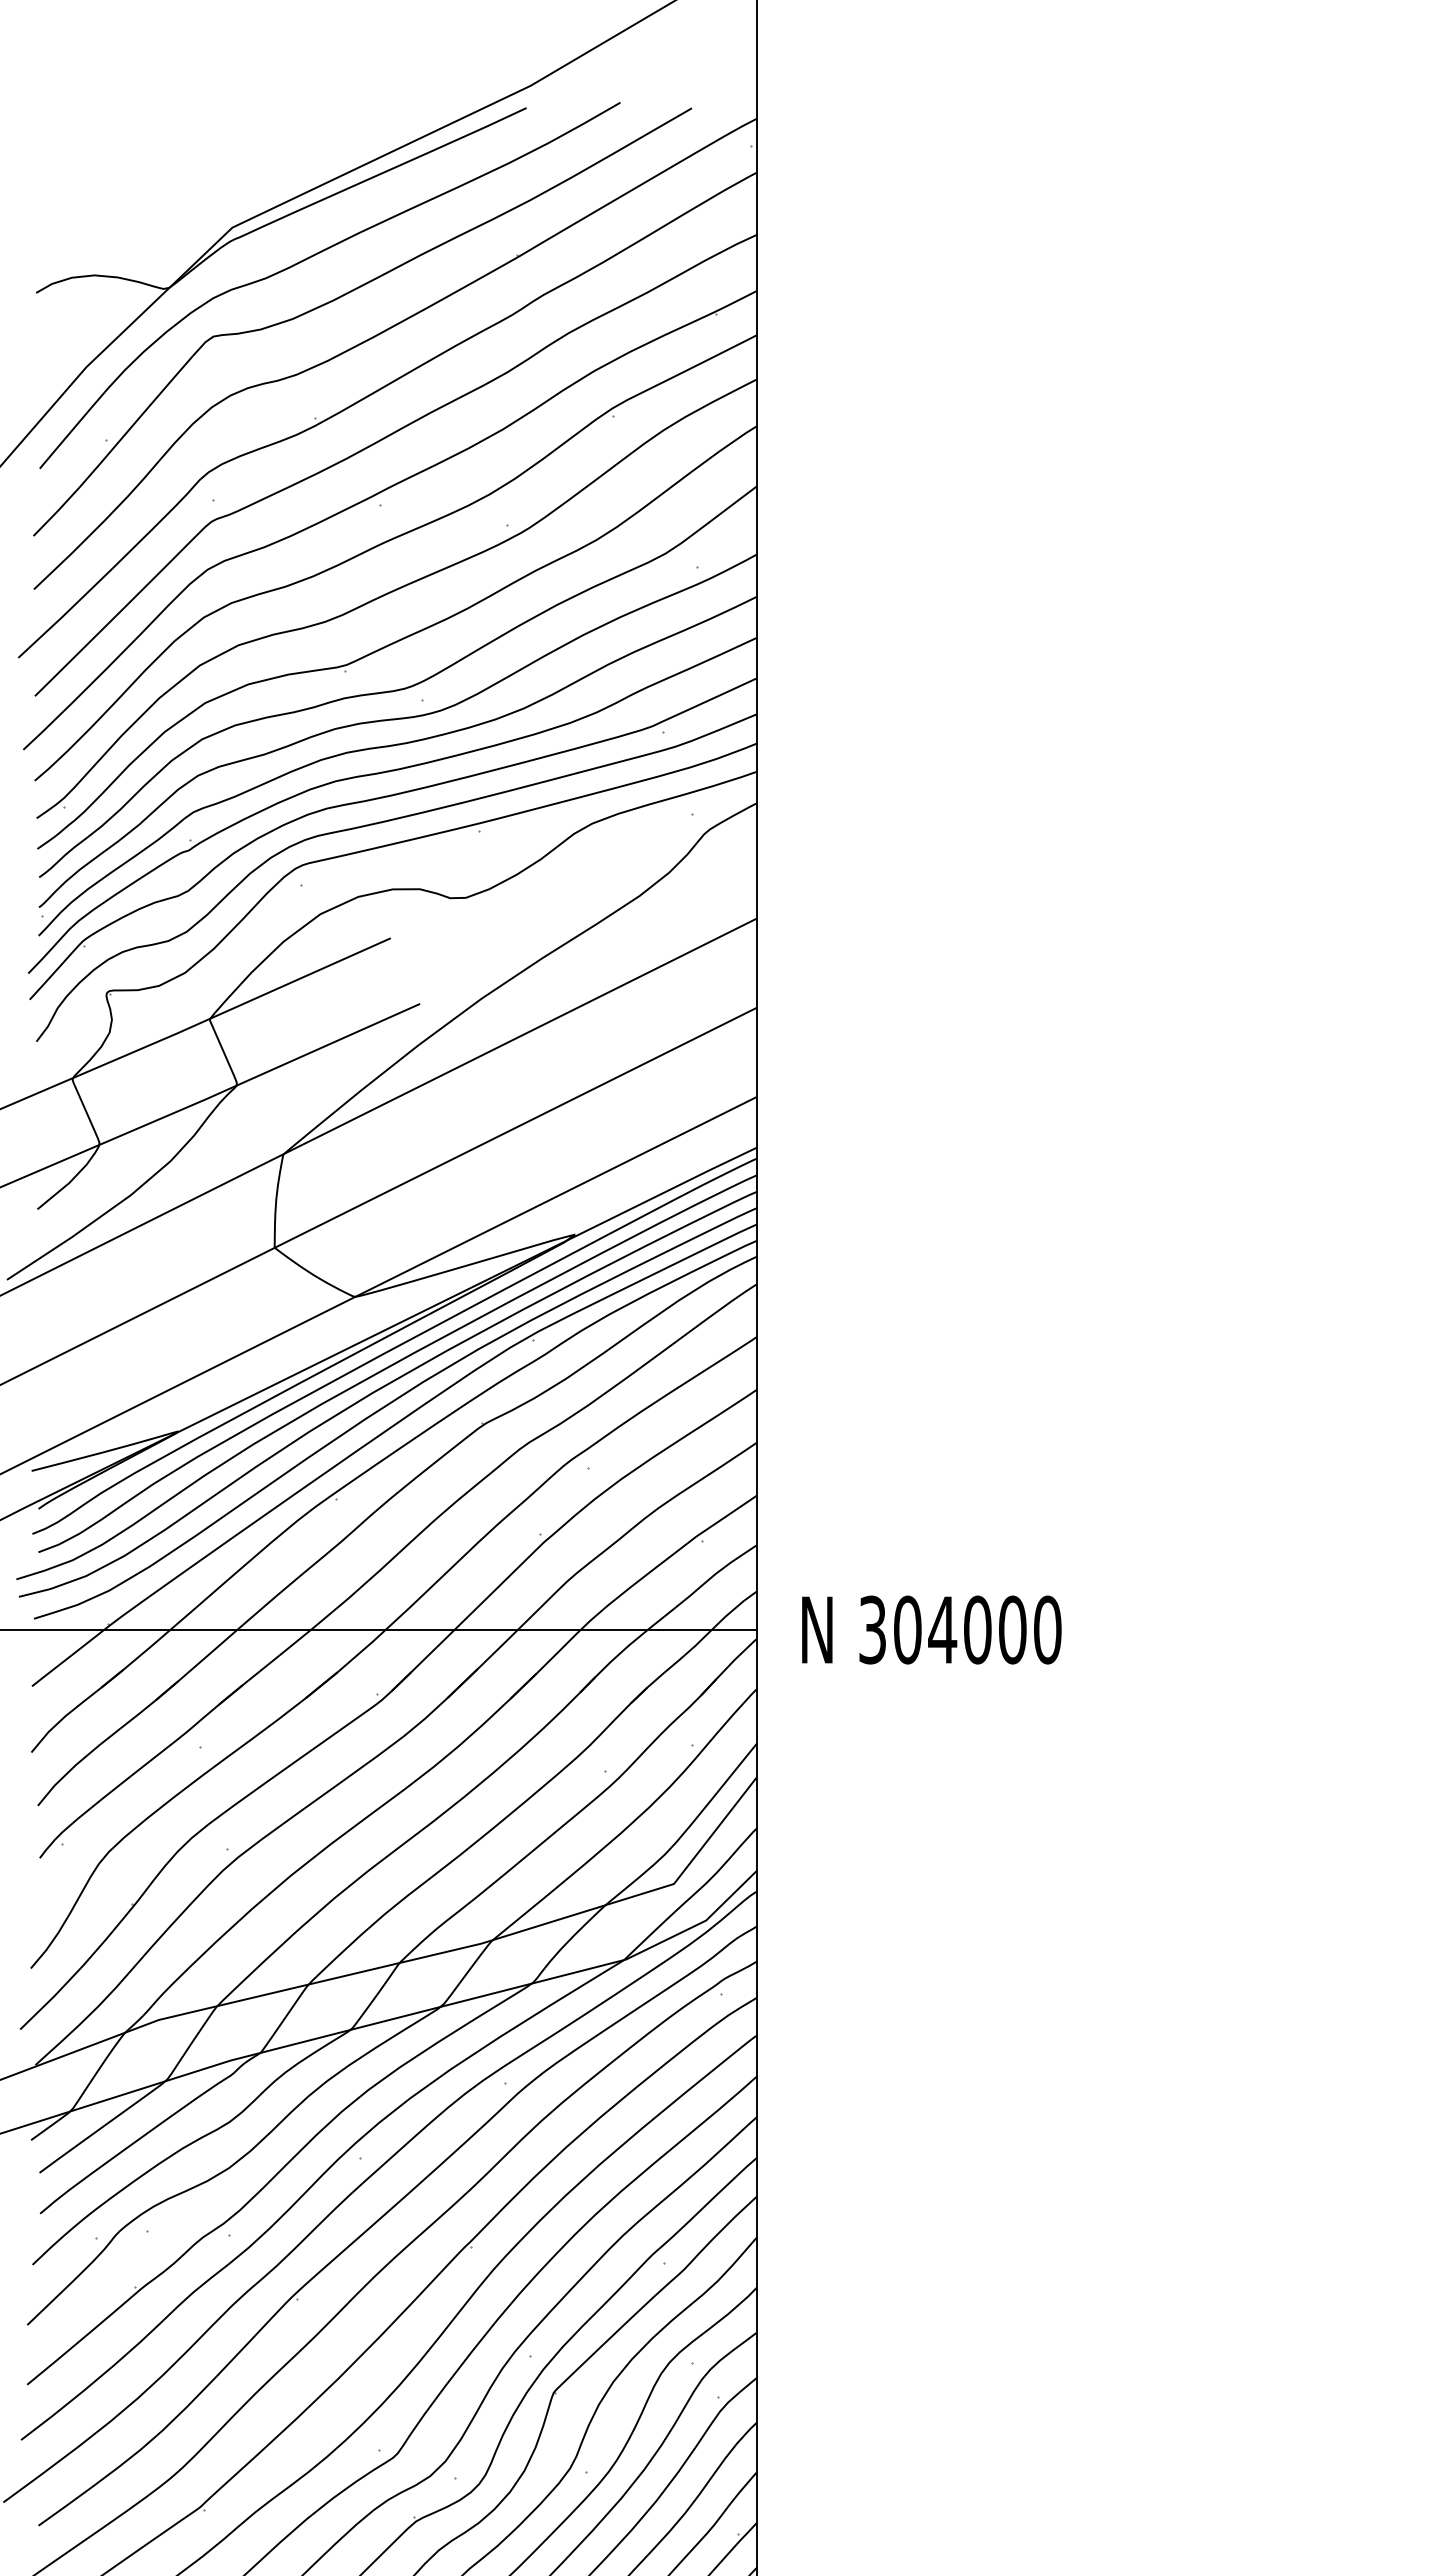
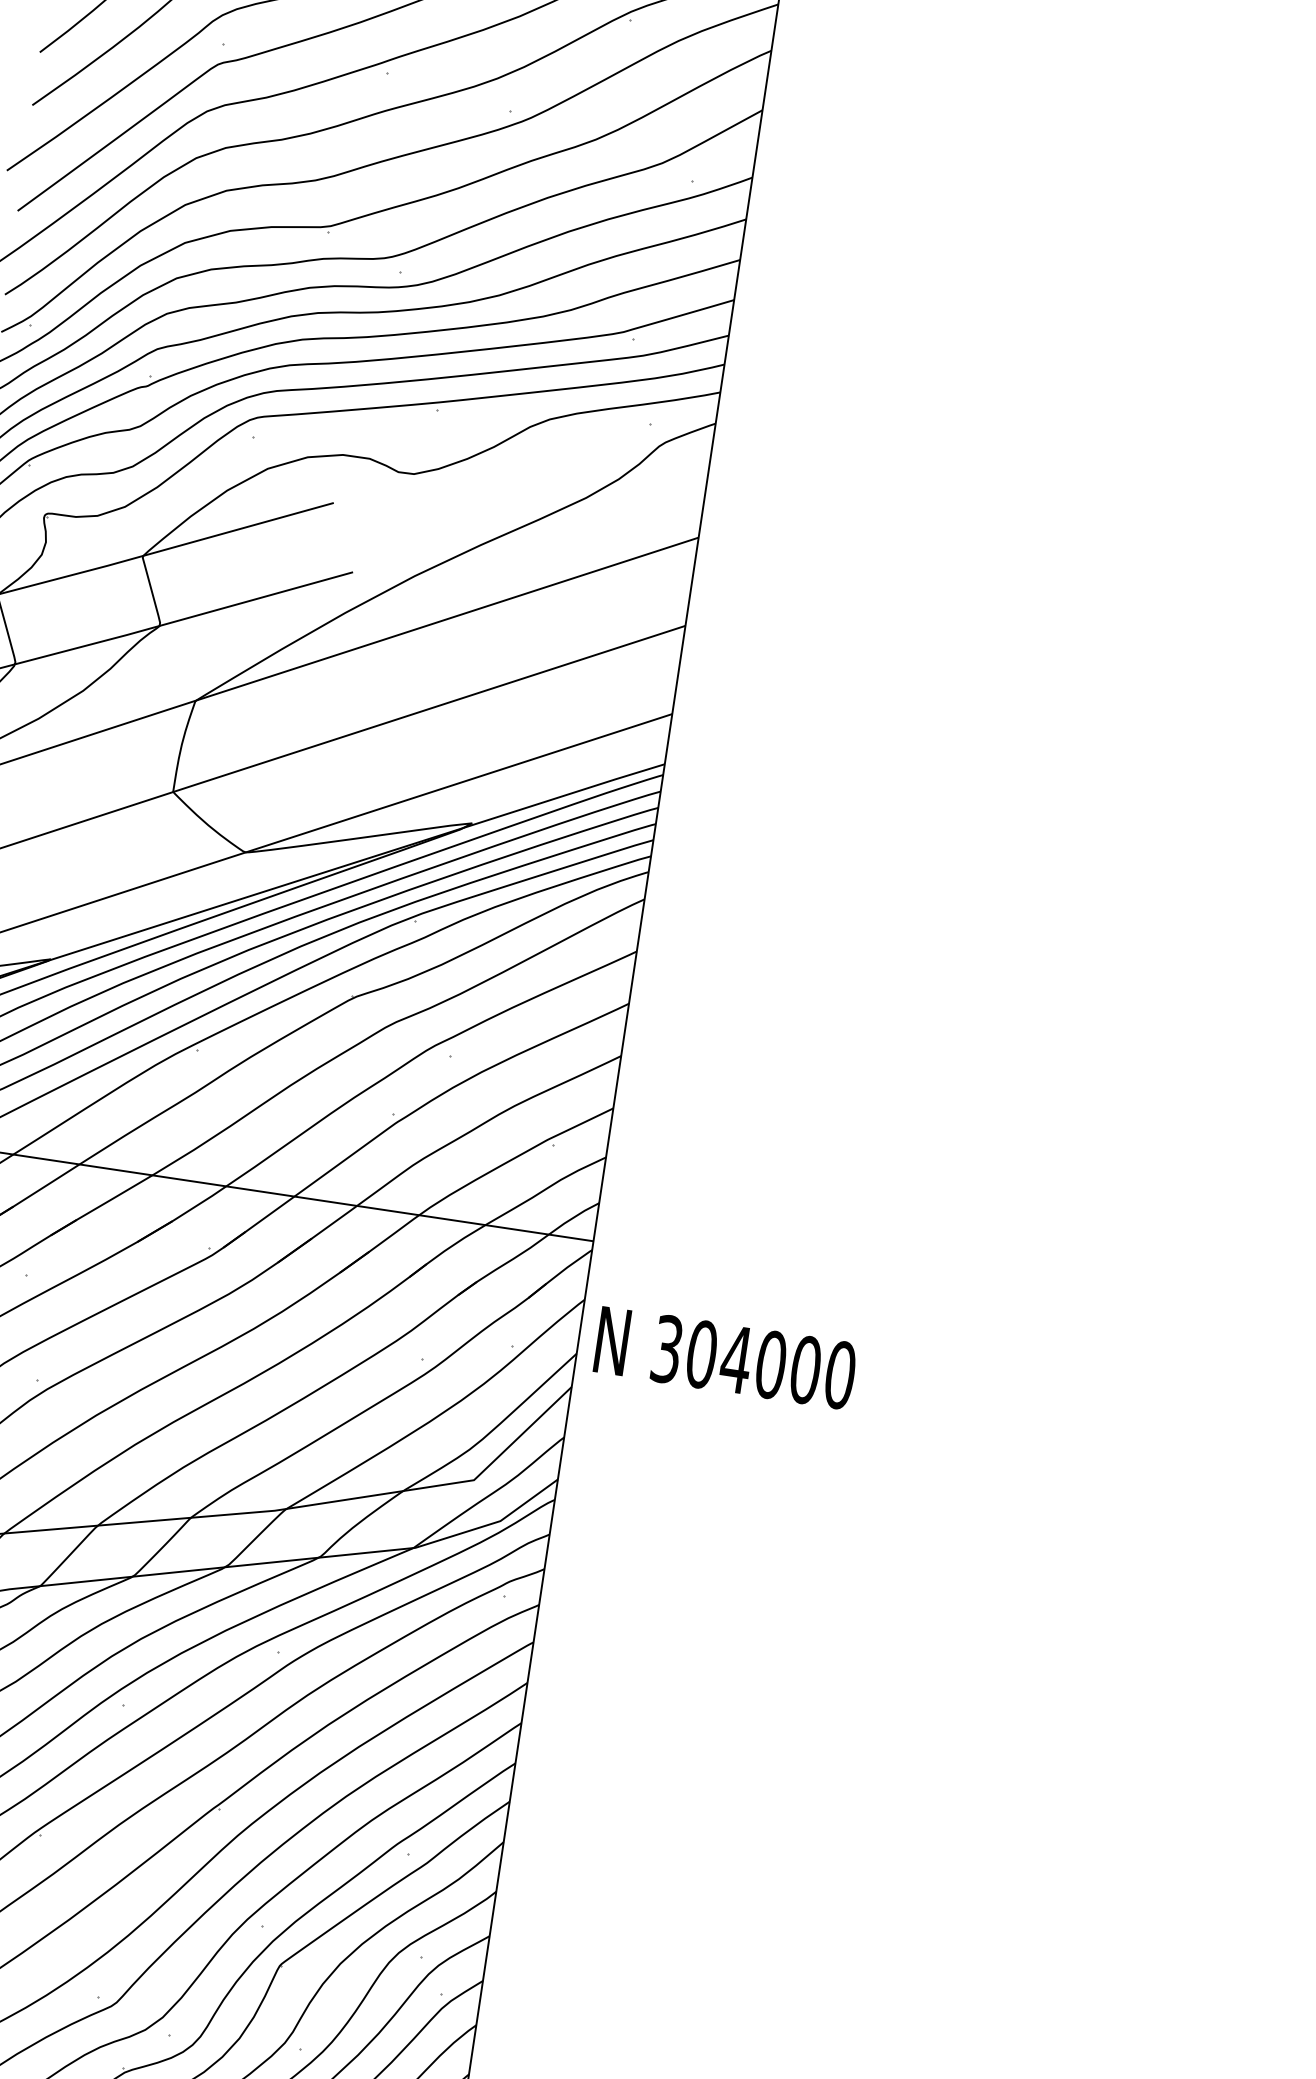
text: (931, 1629) -> (725, 1357), moved

